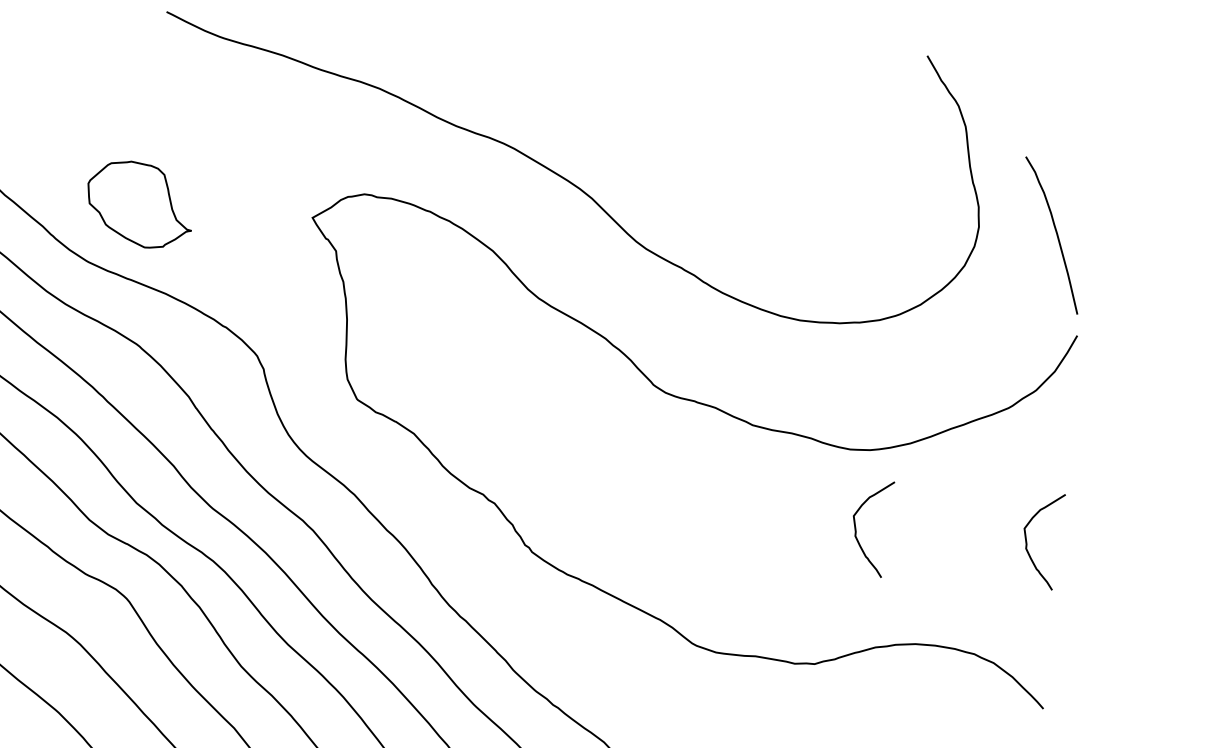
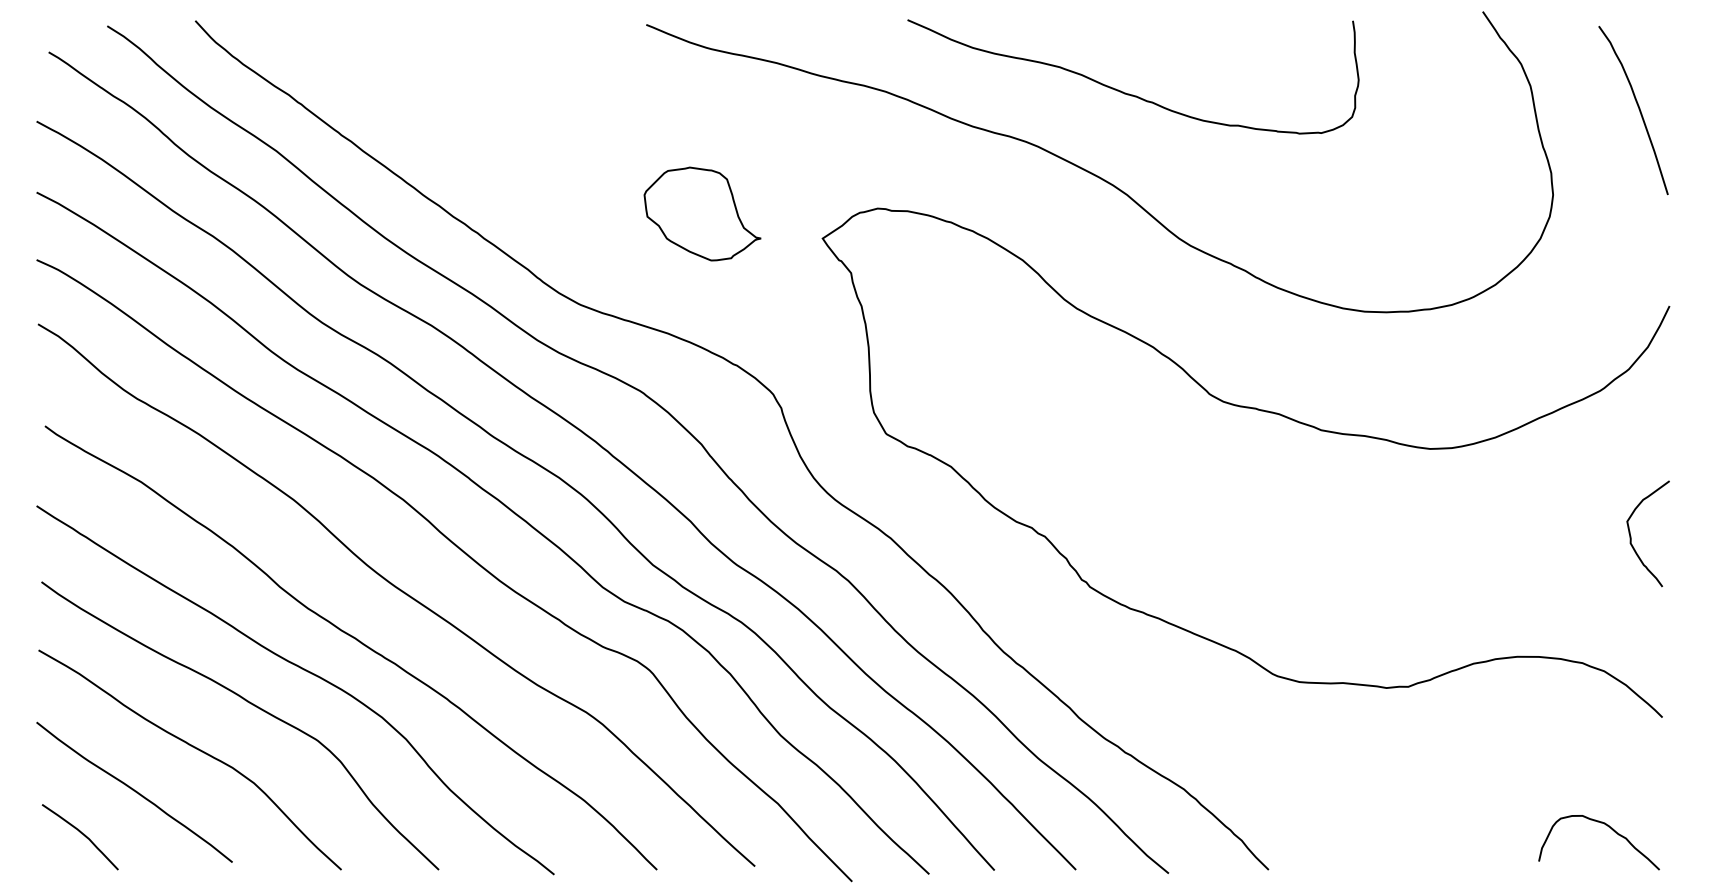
curve: (600, 106) -> (1129, 93), added
part: (139, 204) -> (702, 213), moved
curve: (1056, 234) -> (1638, 109), moved
curve: (856, 528) -> (1443, 535), removed

